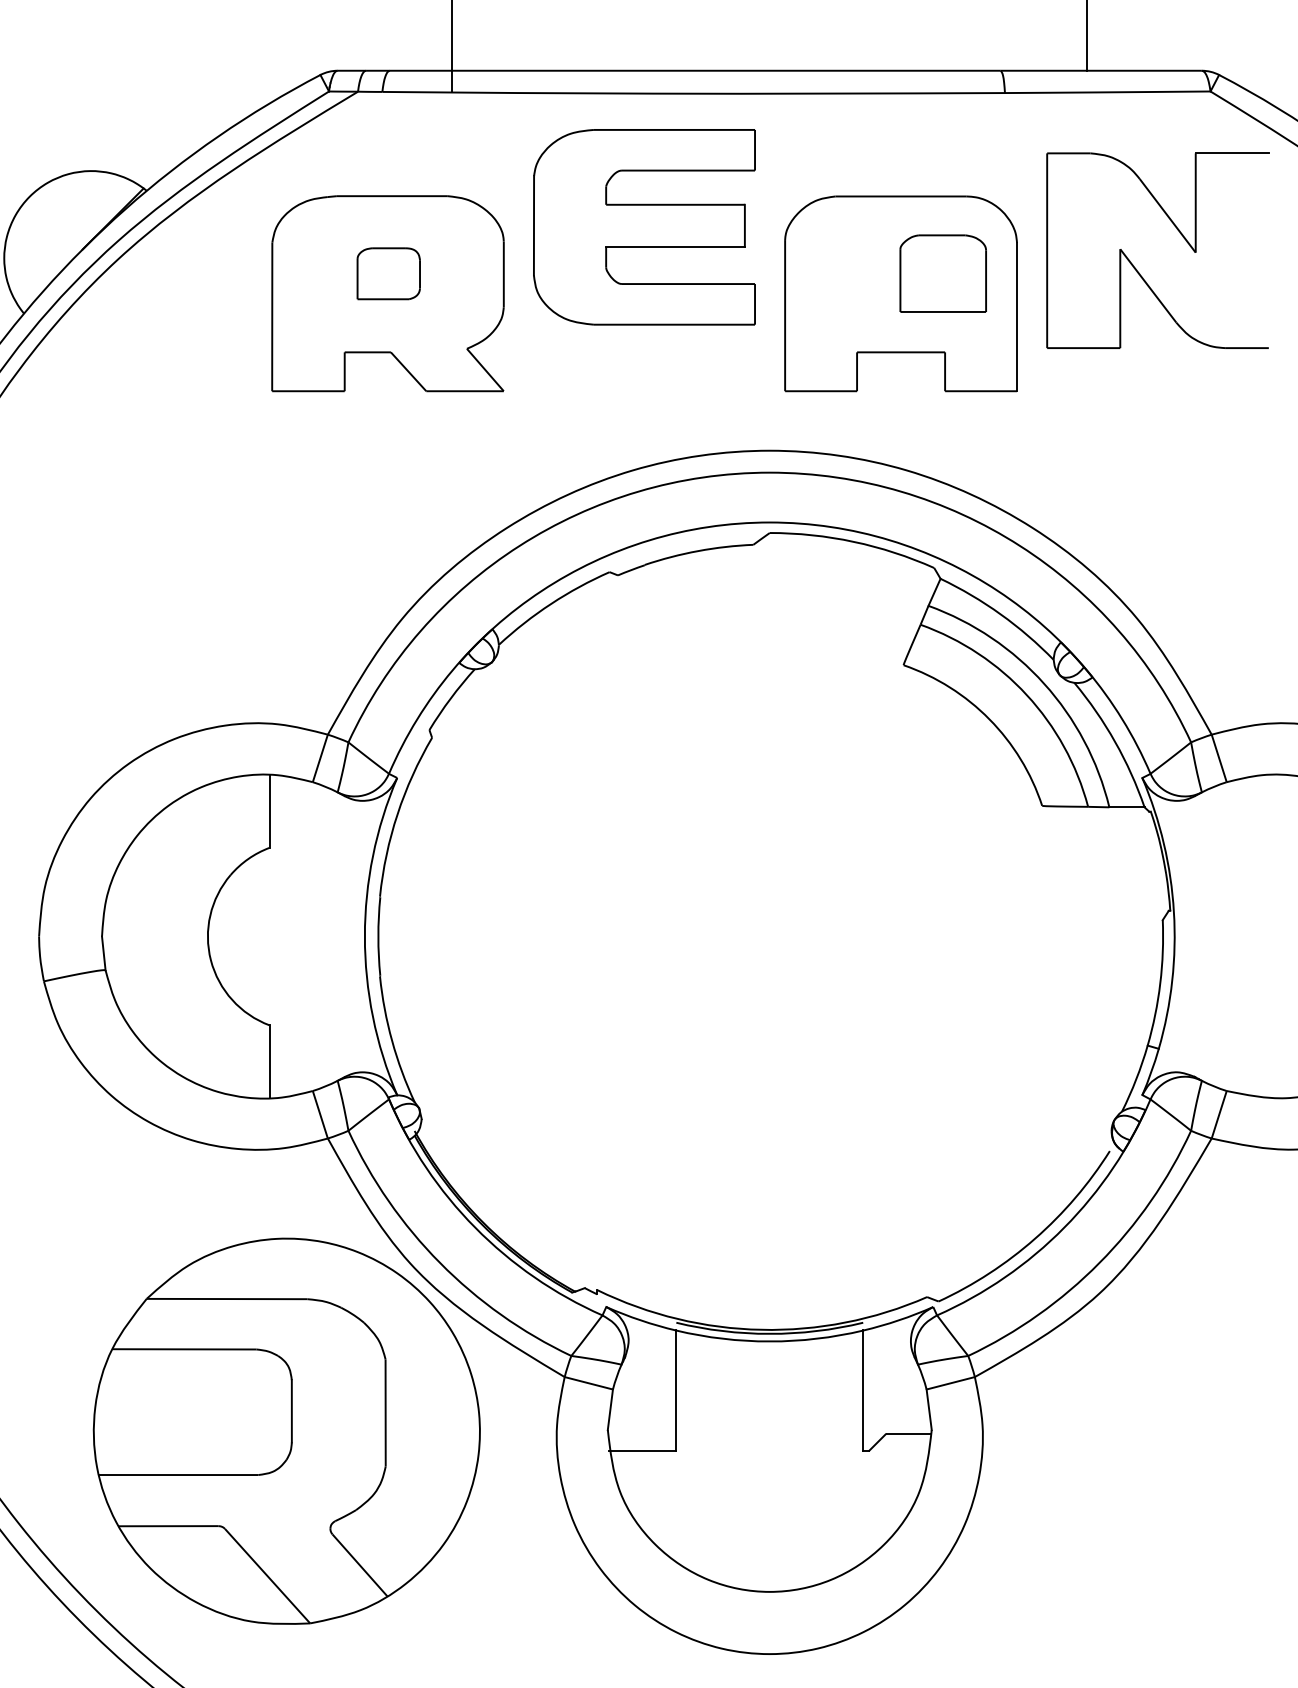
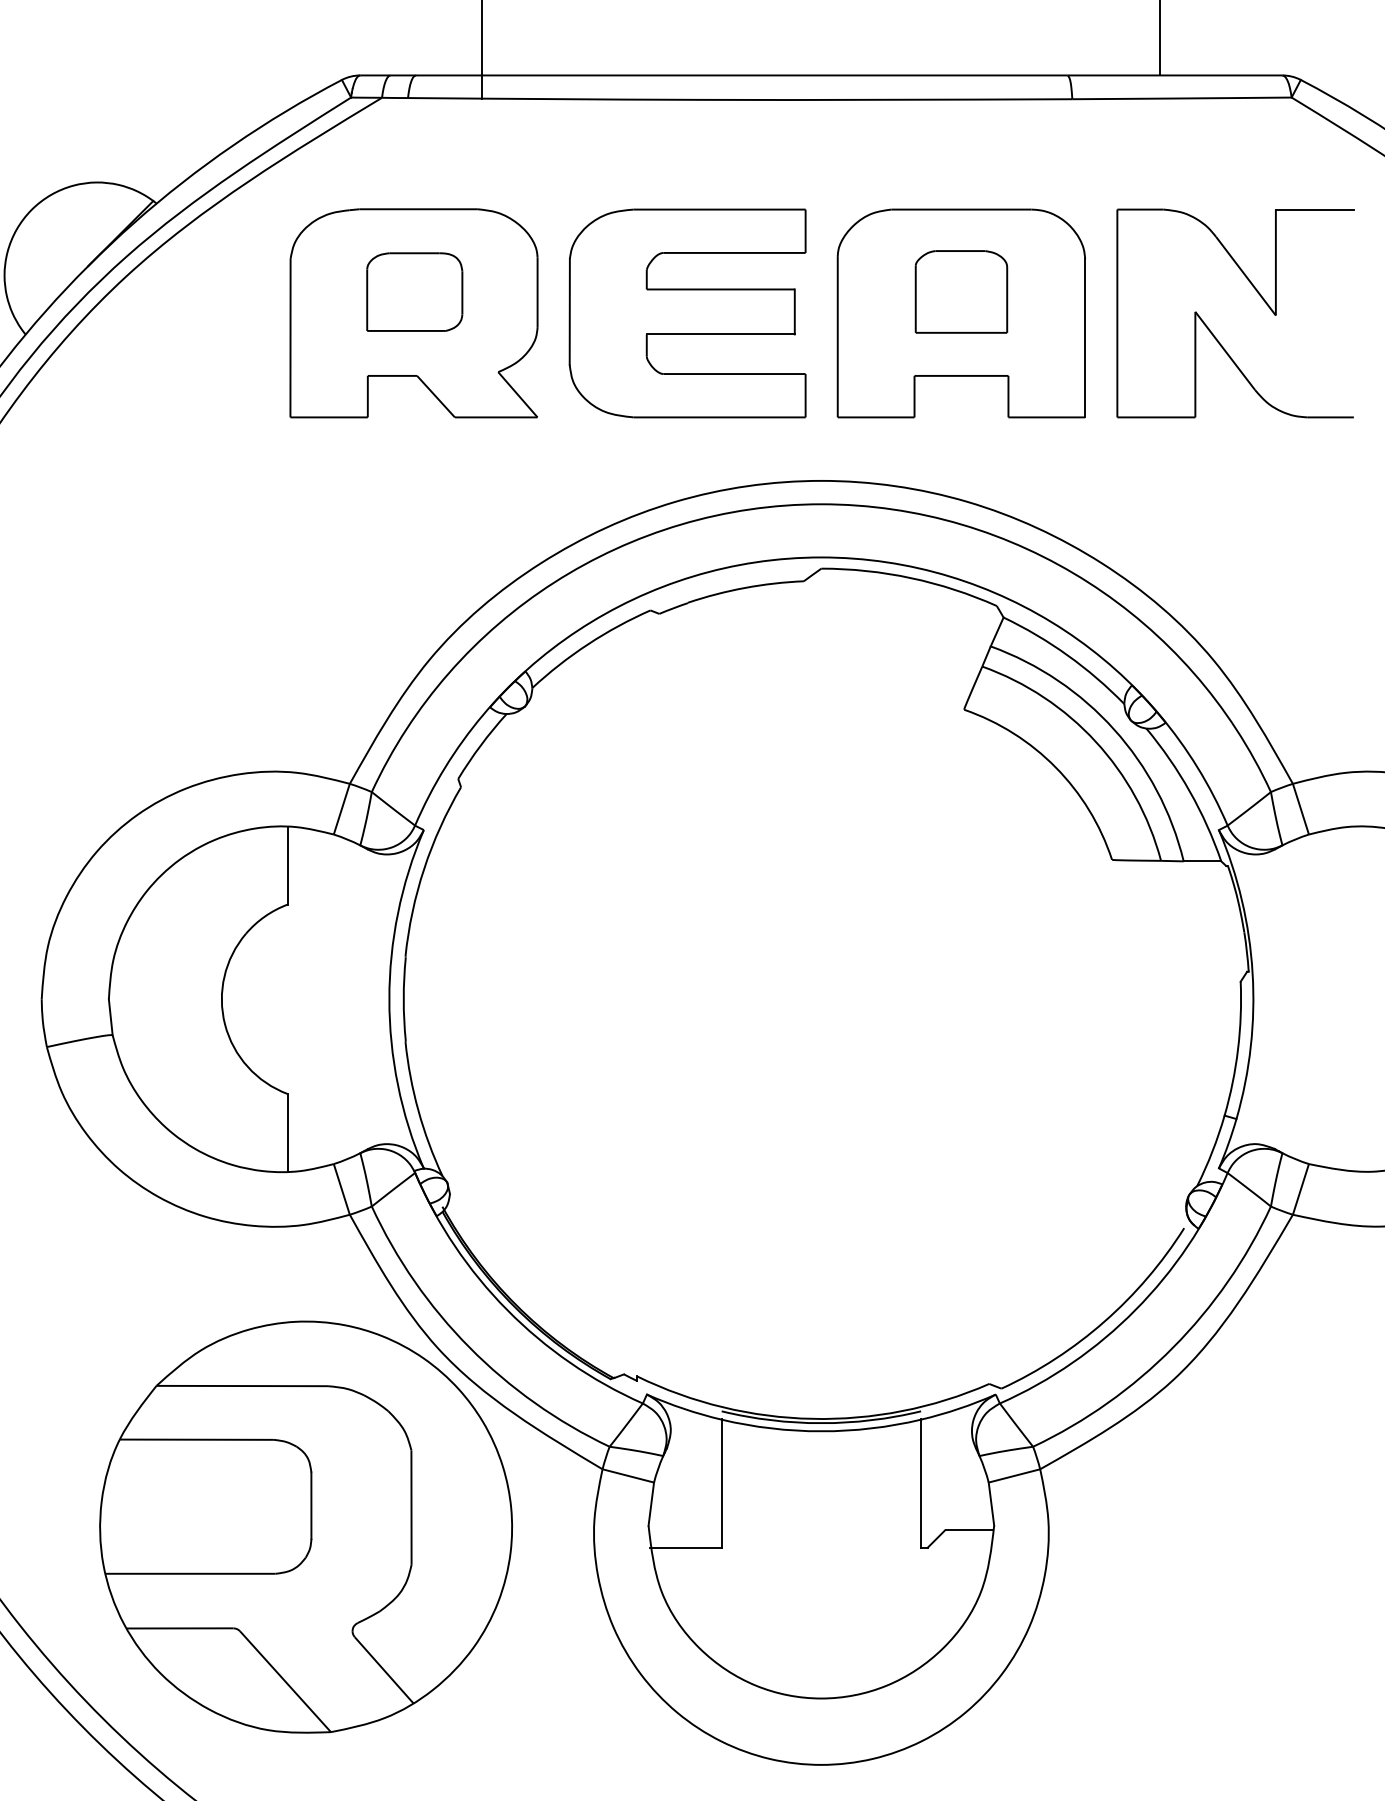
part: (644, 227) -> (687, 313), moved
part: (1134, 265) -> (1210, 329), moved
part: (388, 273) -> (414, 291), size x1.43
part: (943, 273) -> (961, 291), moved

